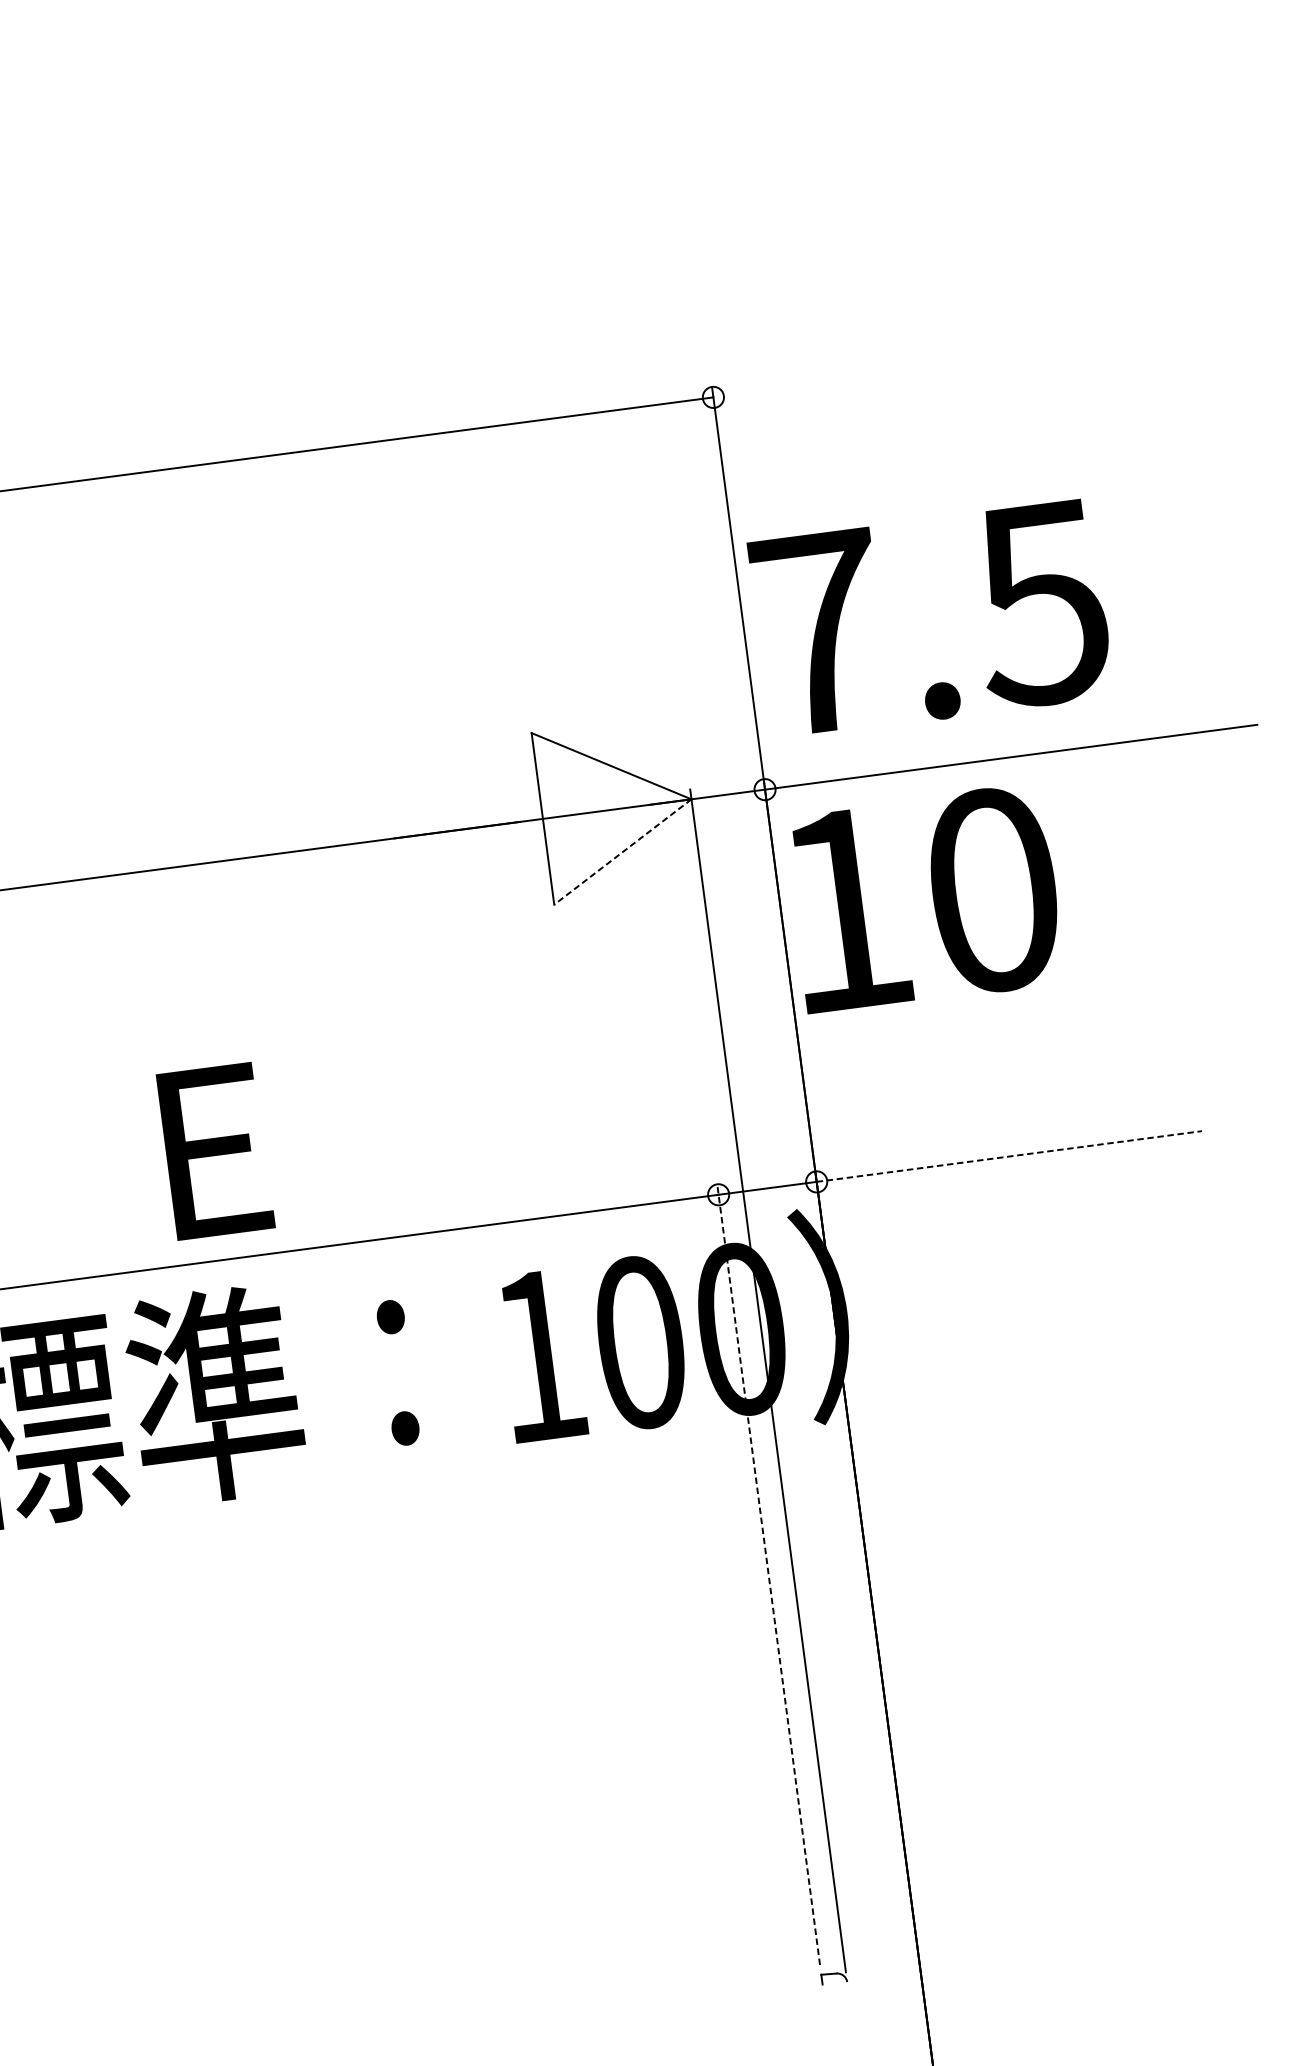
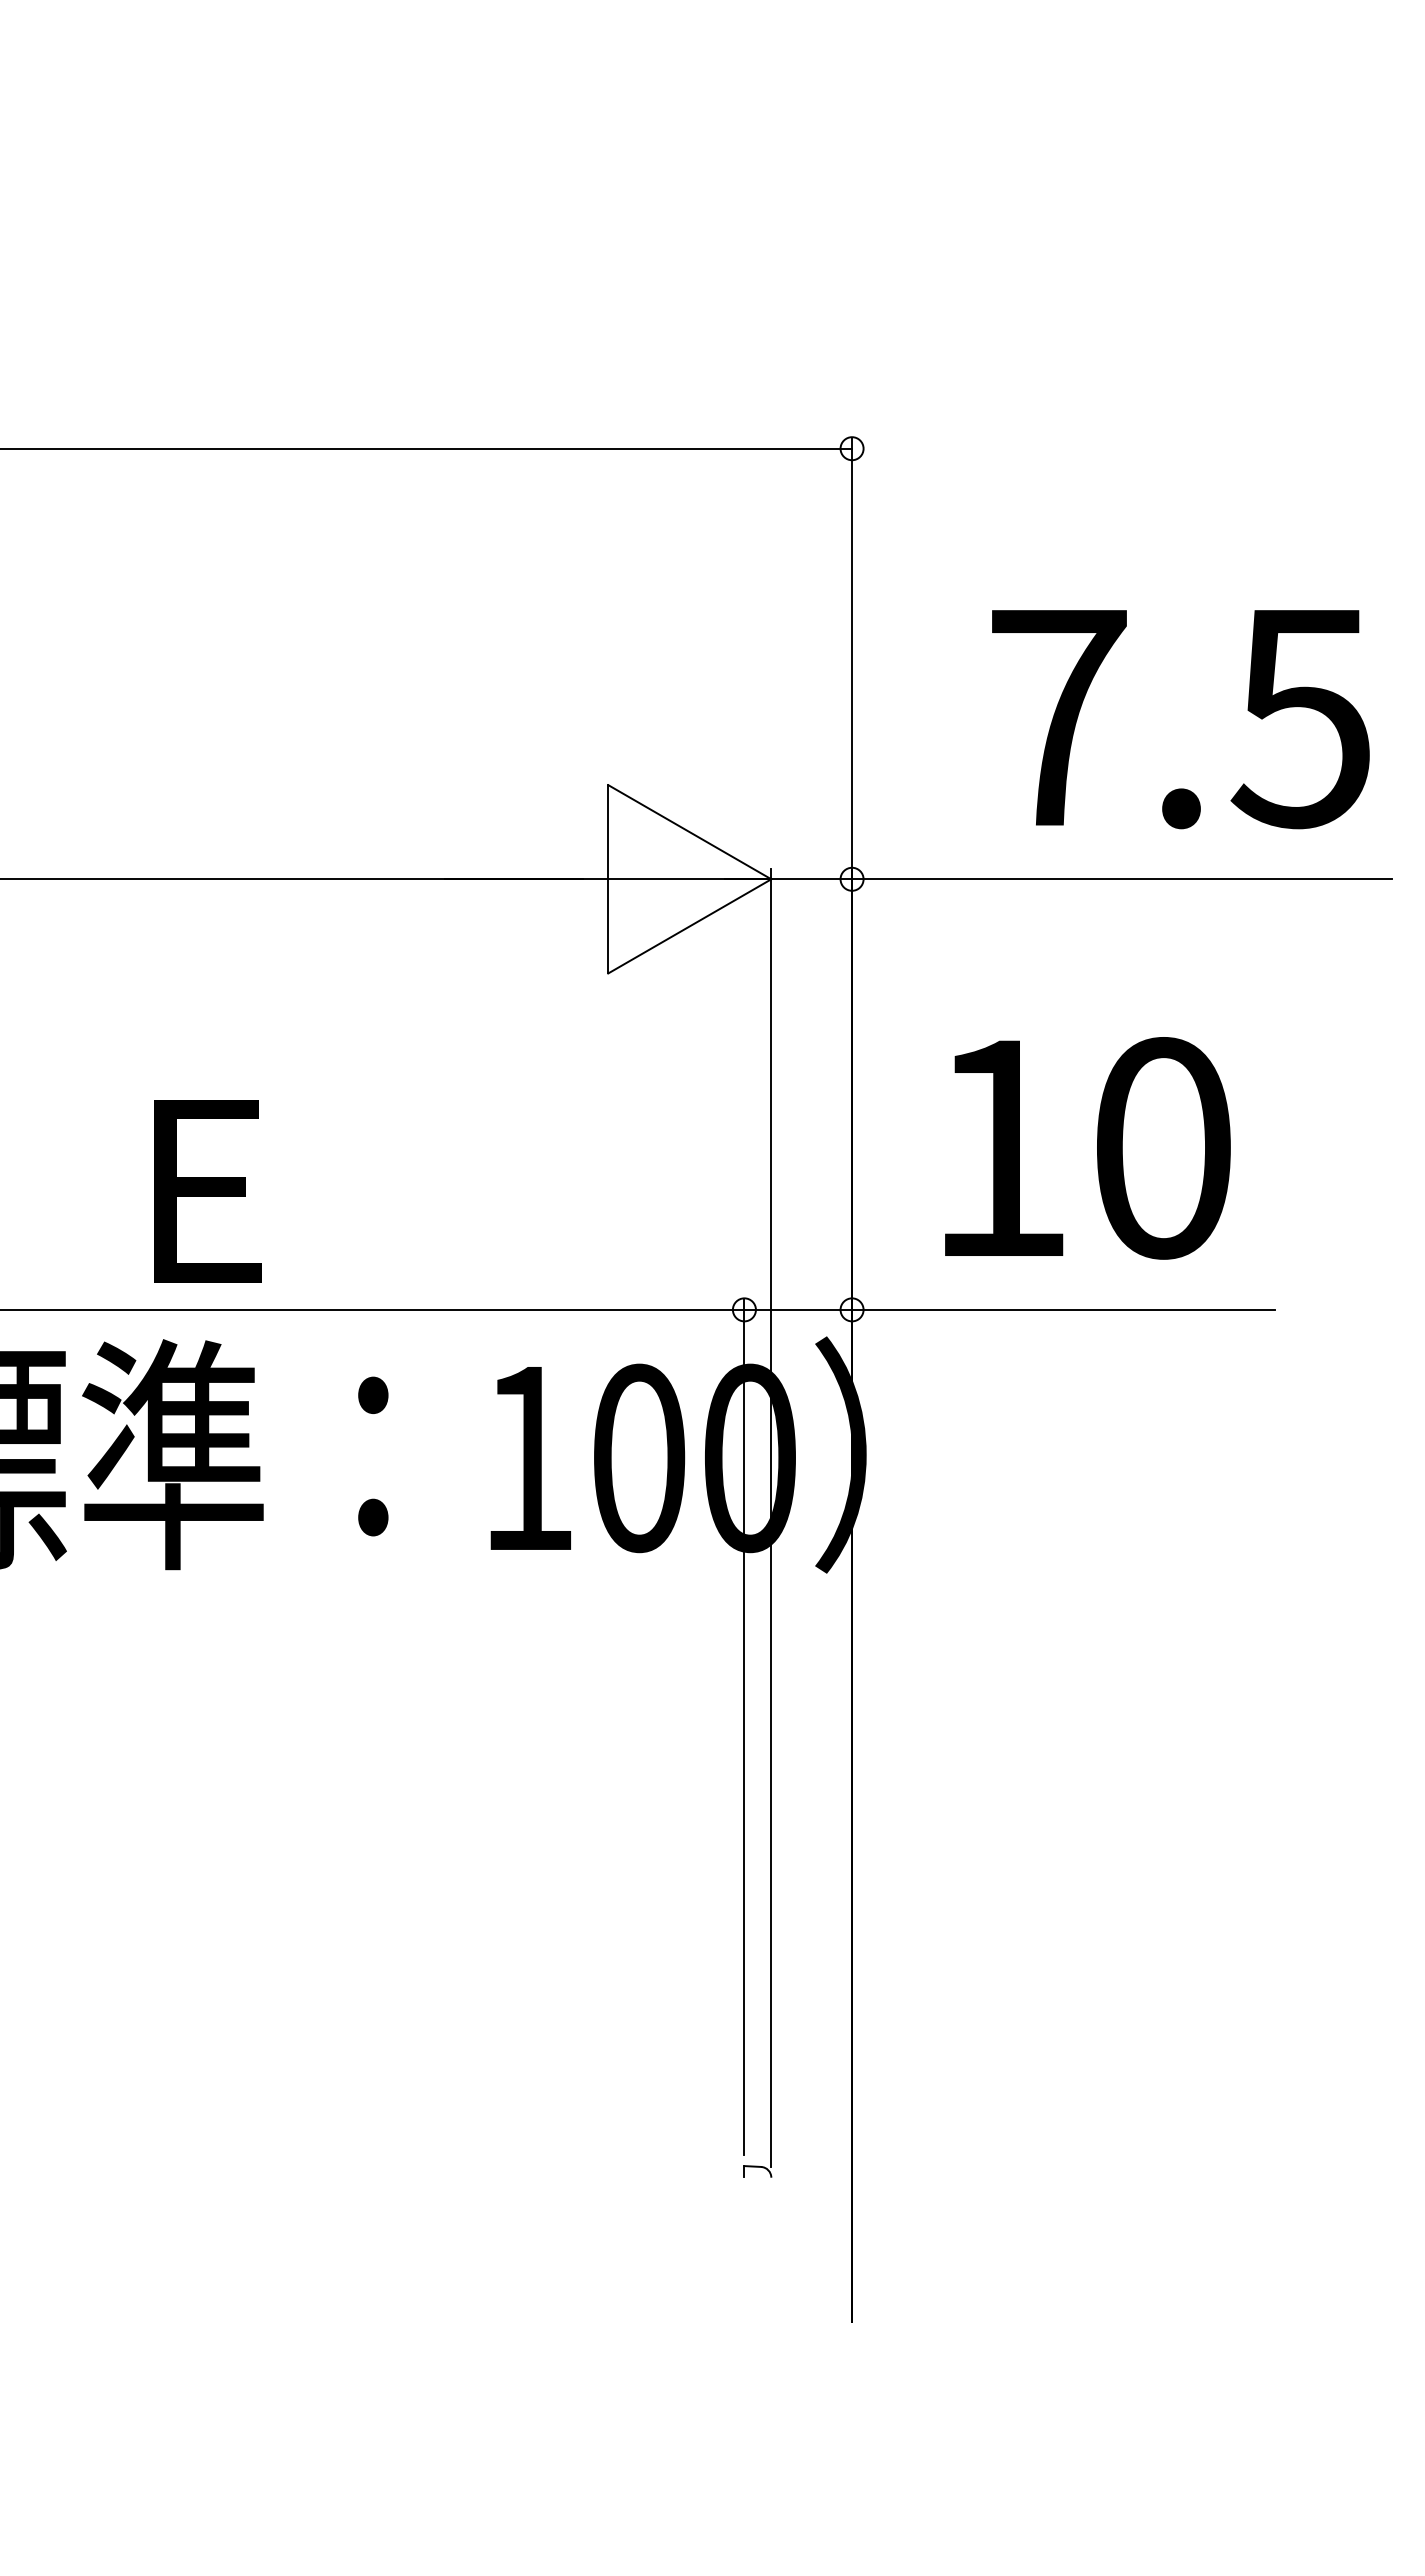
text: (931, 619) -> (1180, 719), moved
line: (622, 852) -> (689, 926), dashed -> solid
text: (924, 899) -> (1087, 1148), moved
line: (1009, 1156) -> (1063, 1309), dashed -> solid
line: (768, 1574) -> (744, 1726), dashed -> solid

